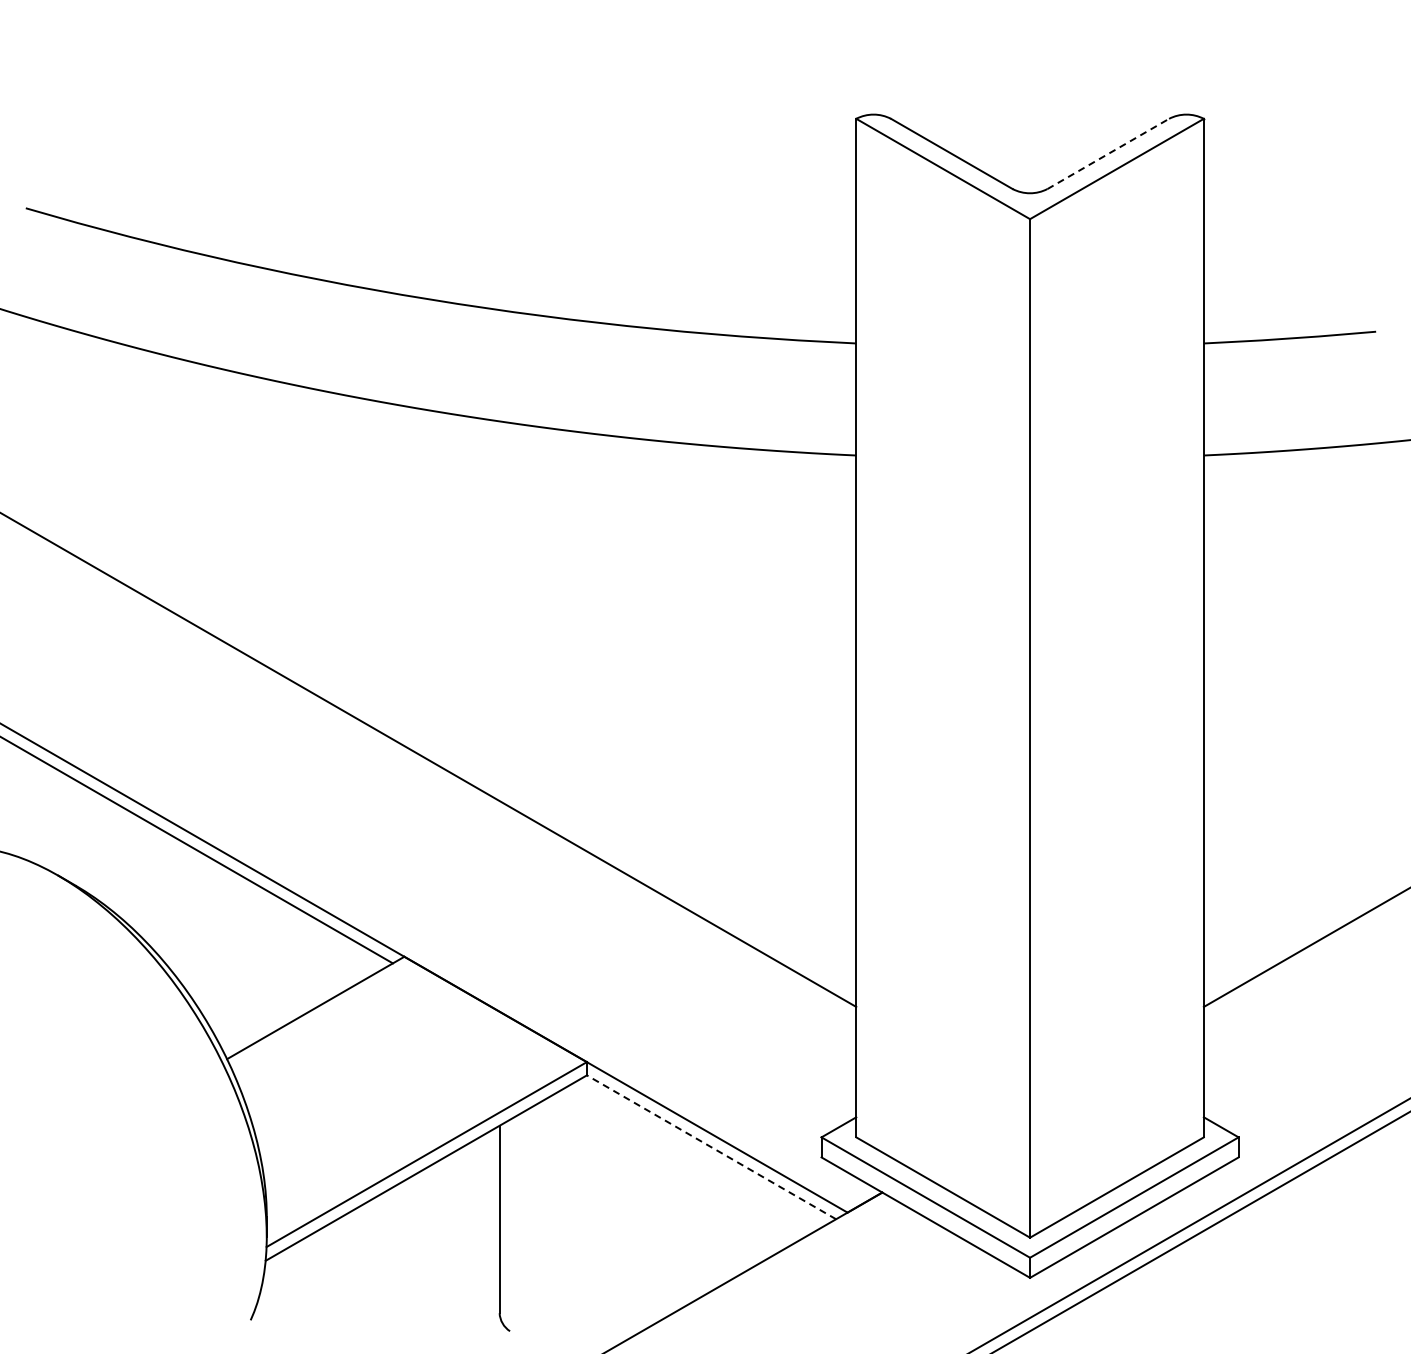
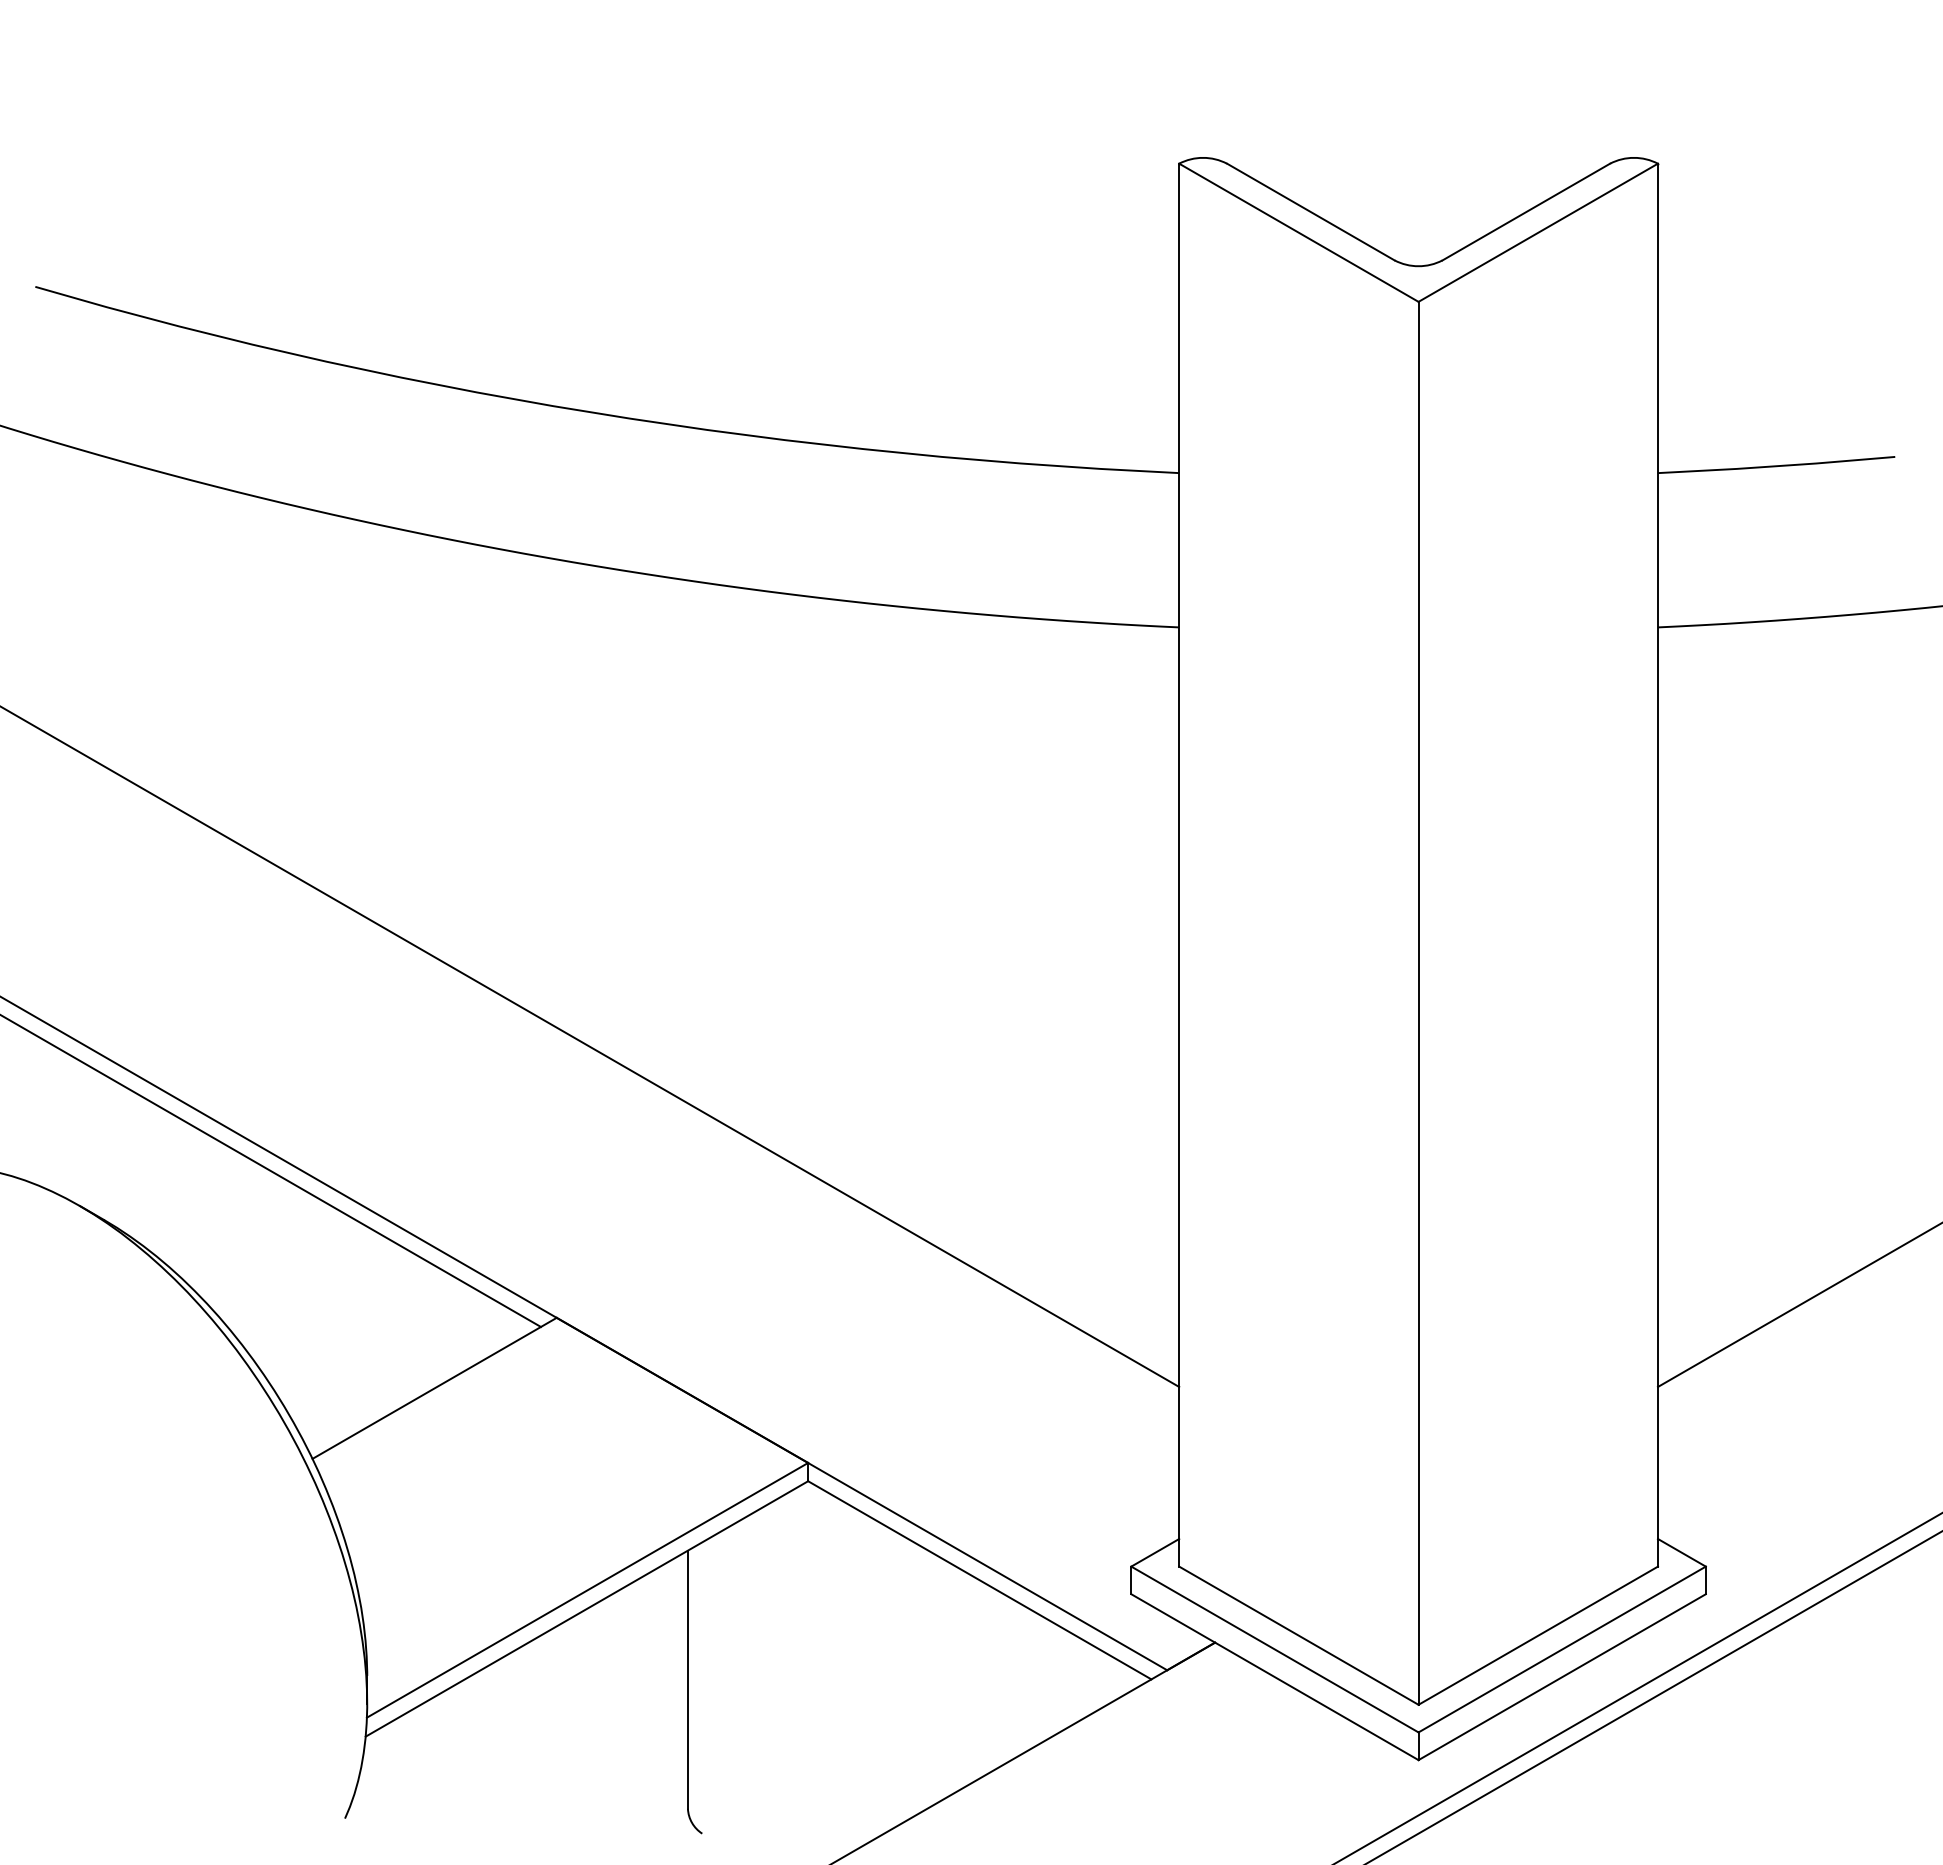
line: (1108, 153) -> (1526, 211), dashed -> solid
line: (711, 1147) -> (979, 1580), dashed -> solid

